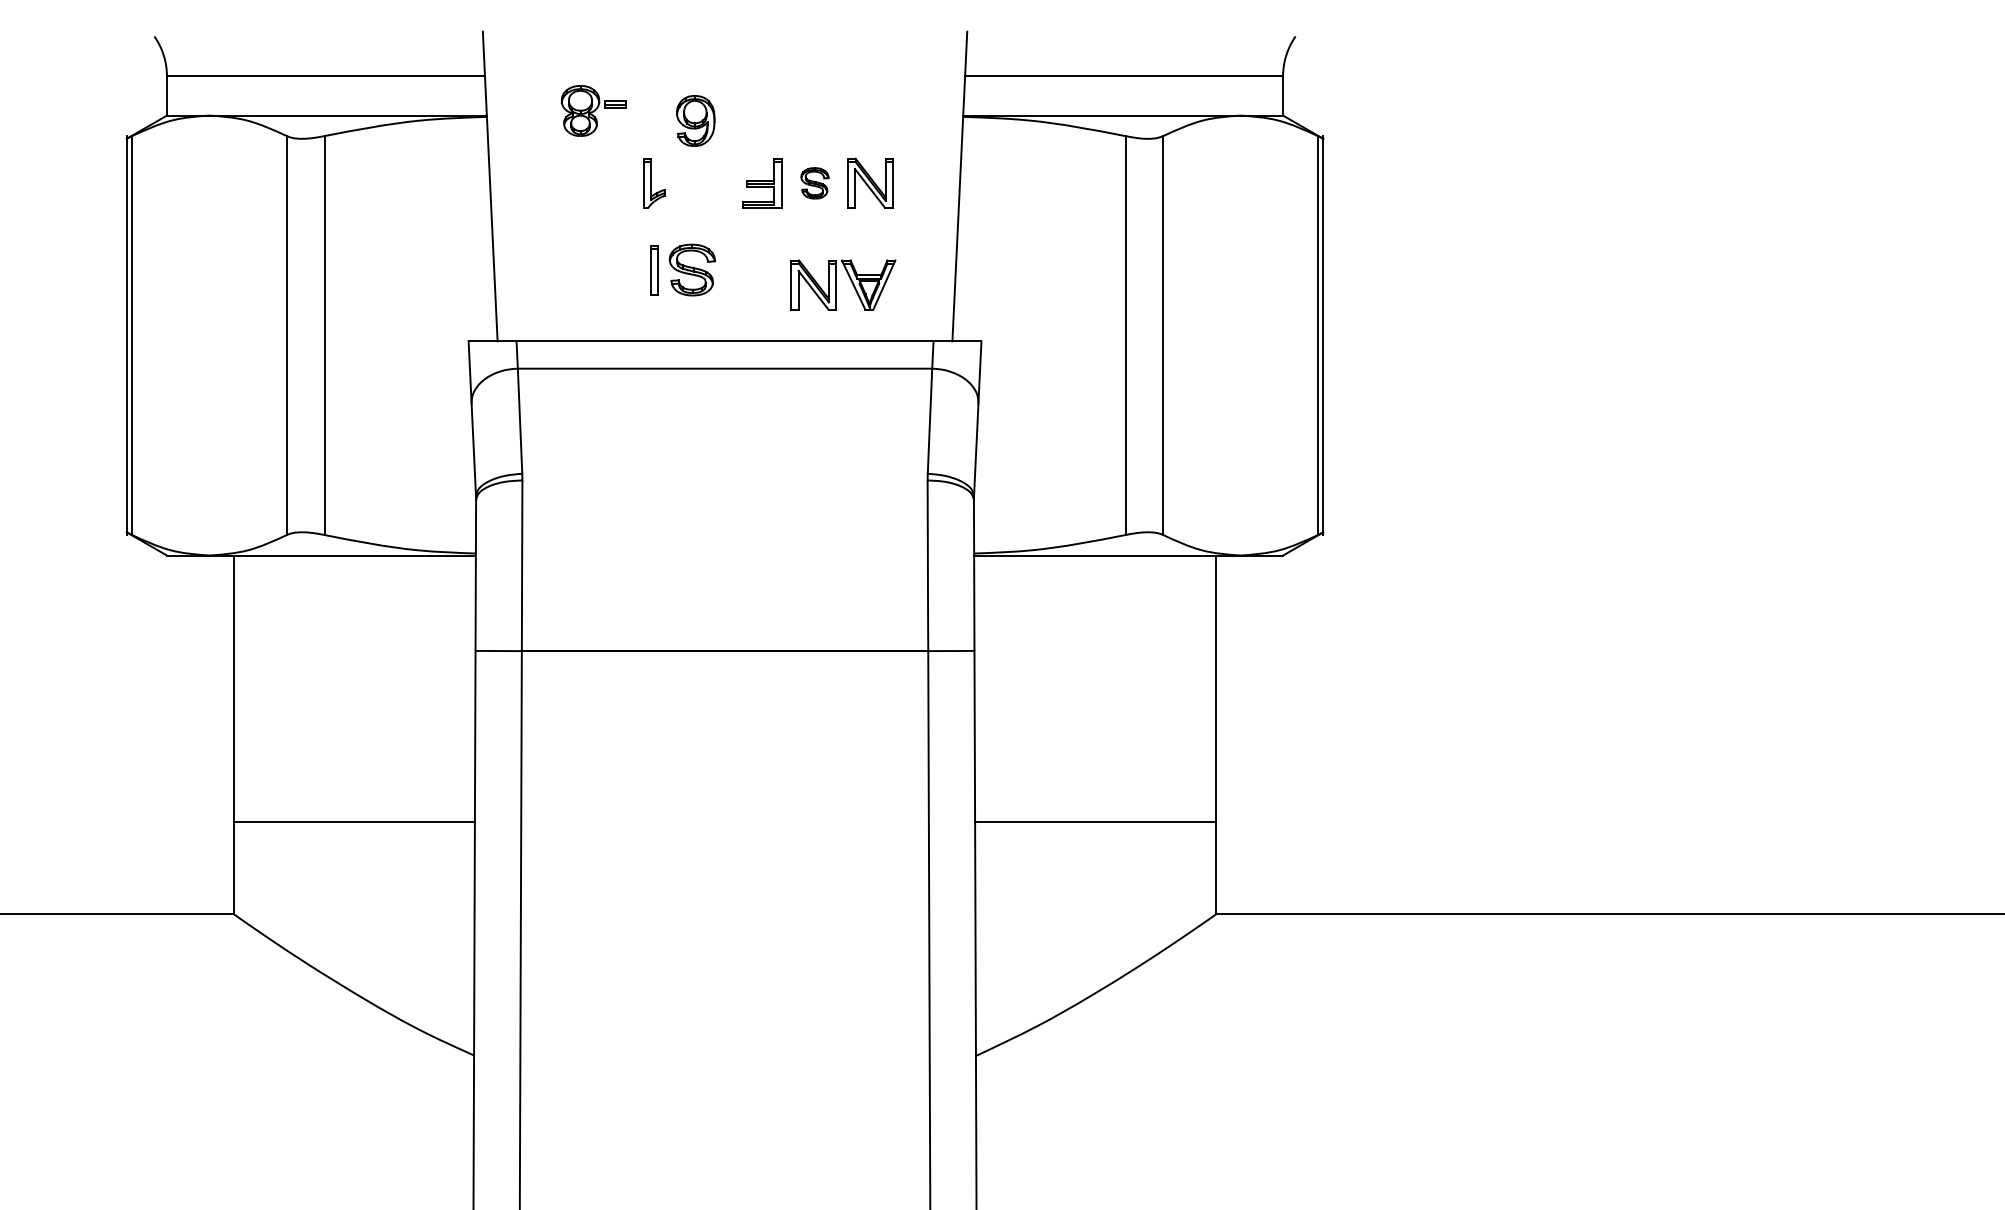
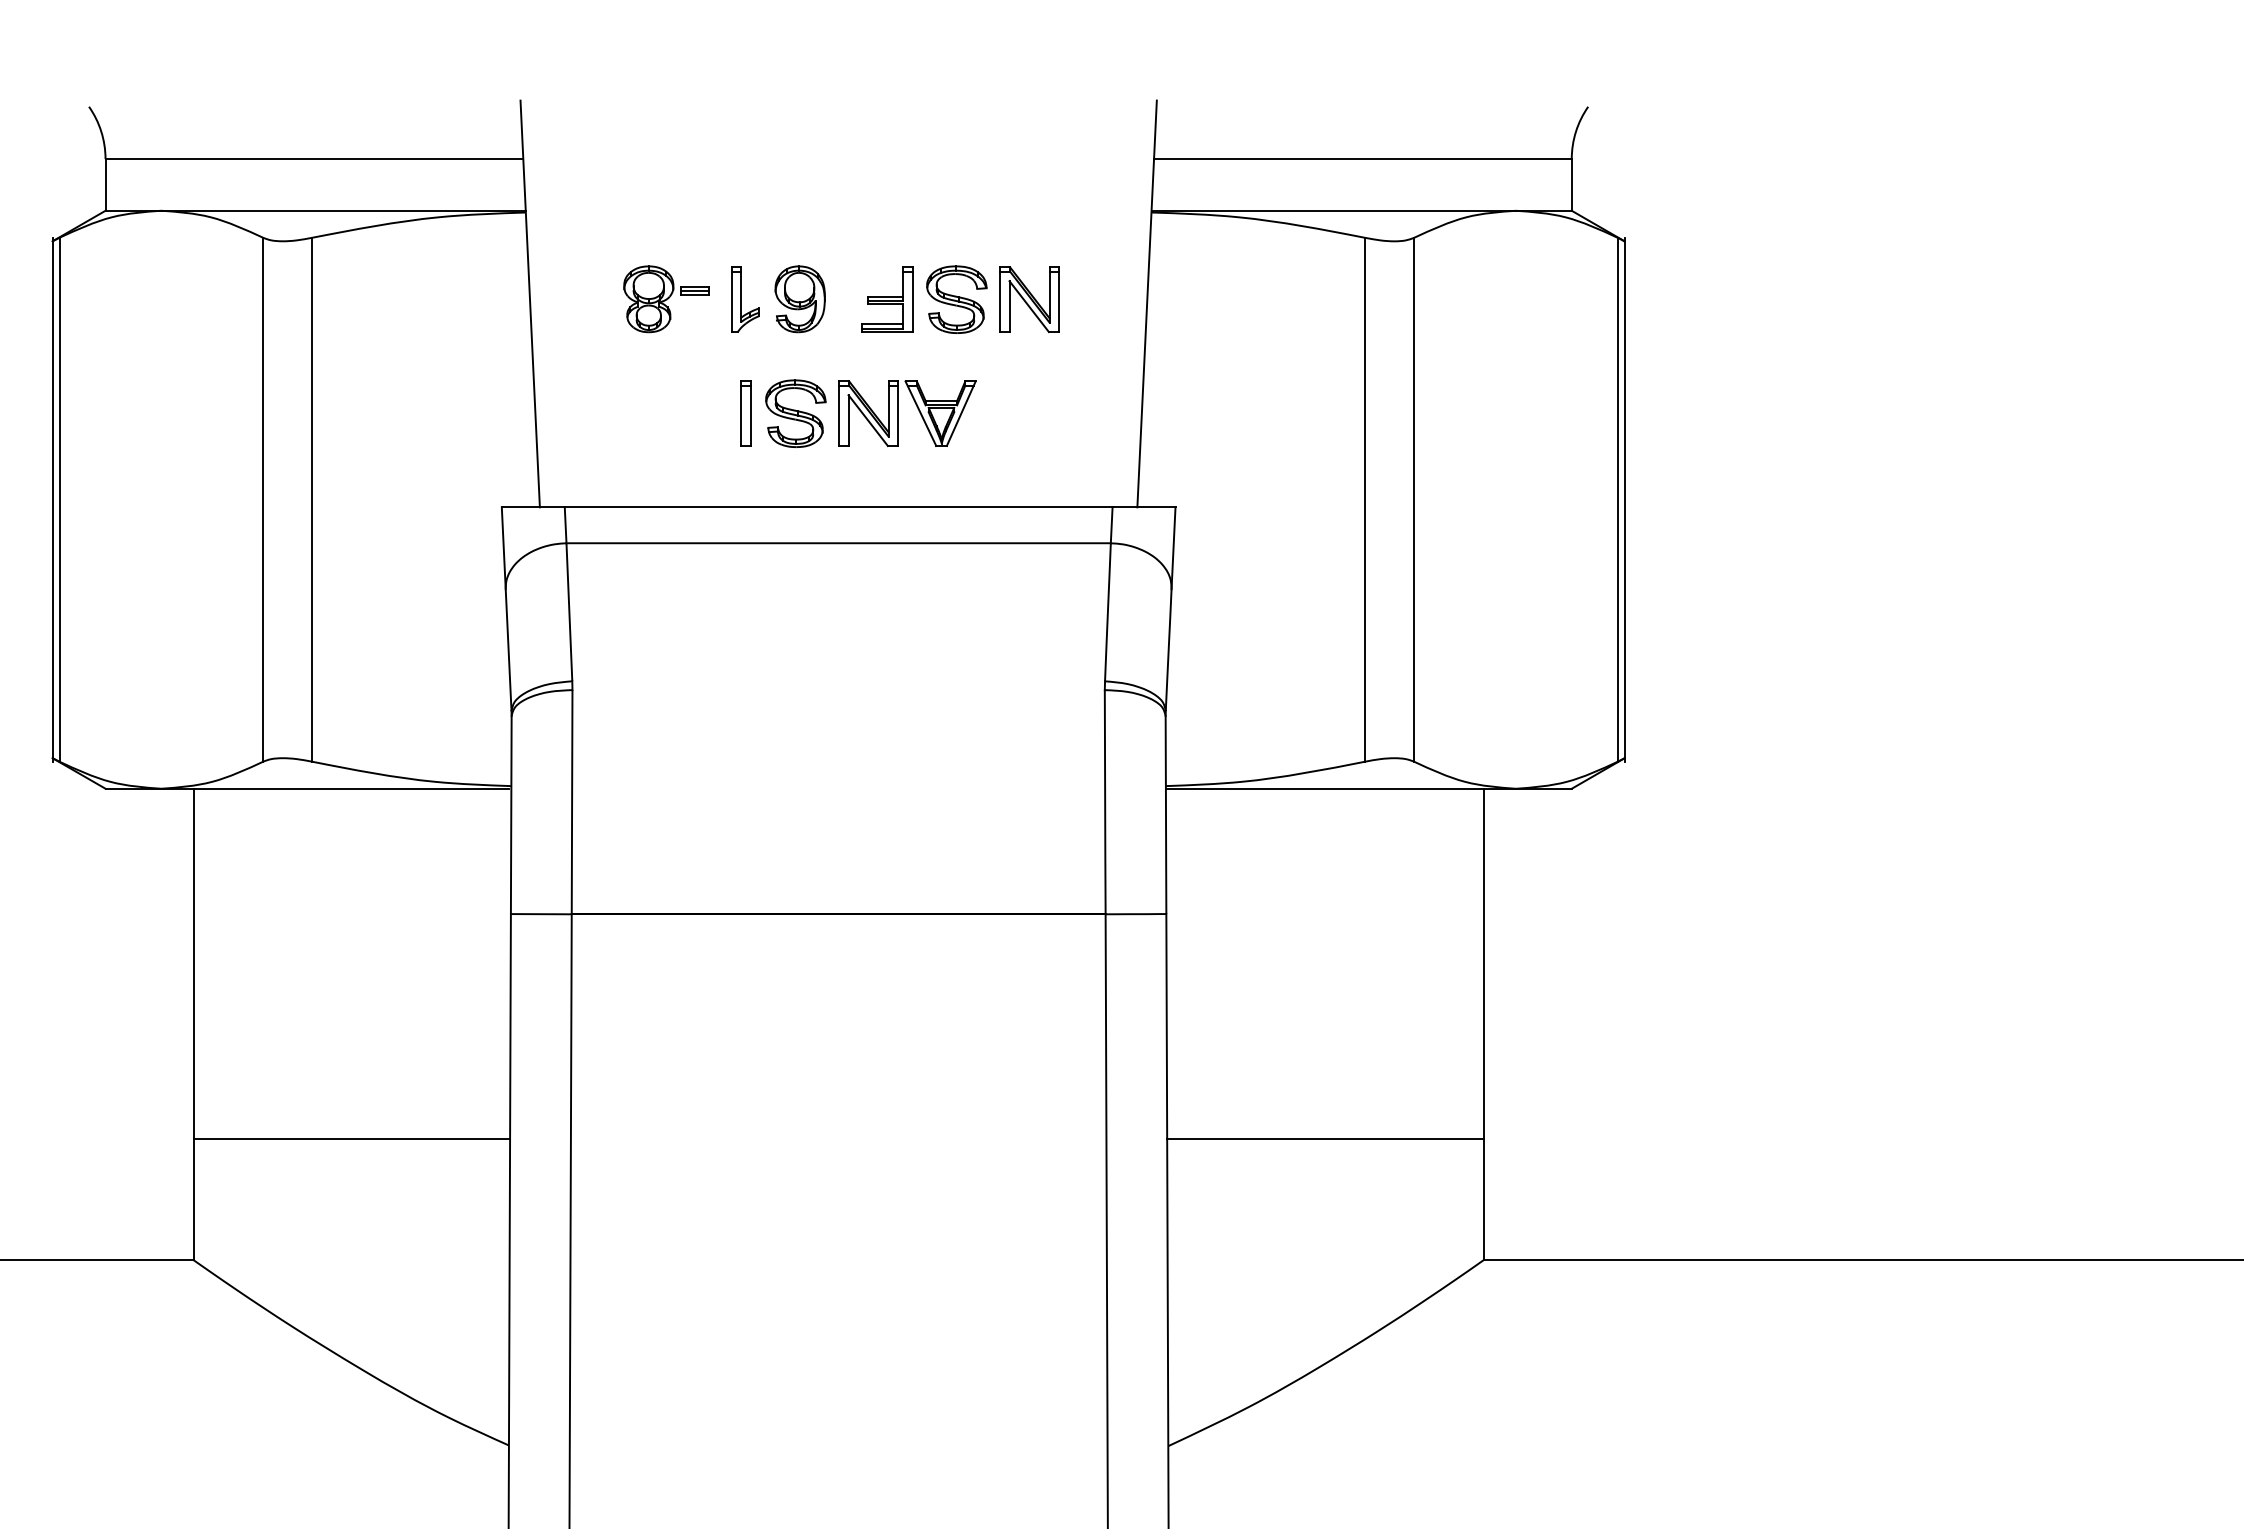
part: (593, 110) -> (665, 298), moved
part: (695, 120) -> (799, 298), moved
part: (814, 183) -> (956, 299), size x1.67
part: (836, 284) -> (898, 412), moved

